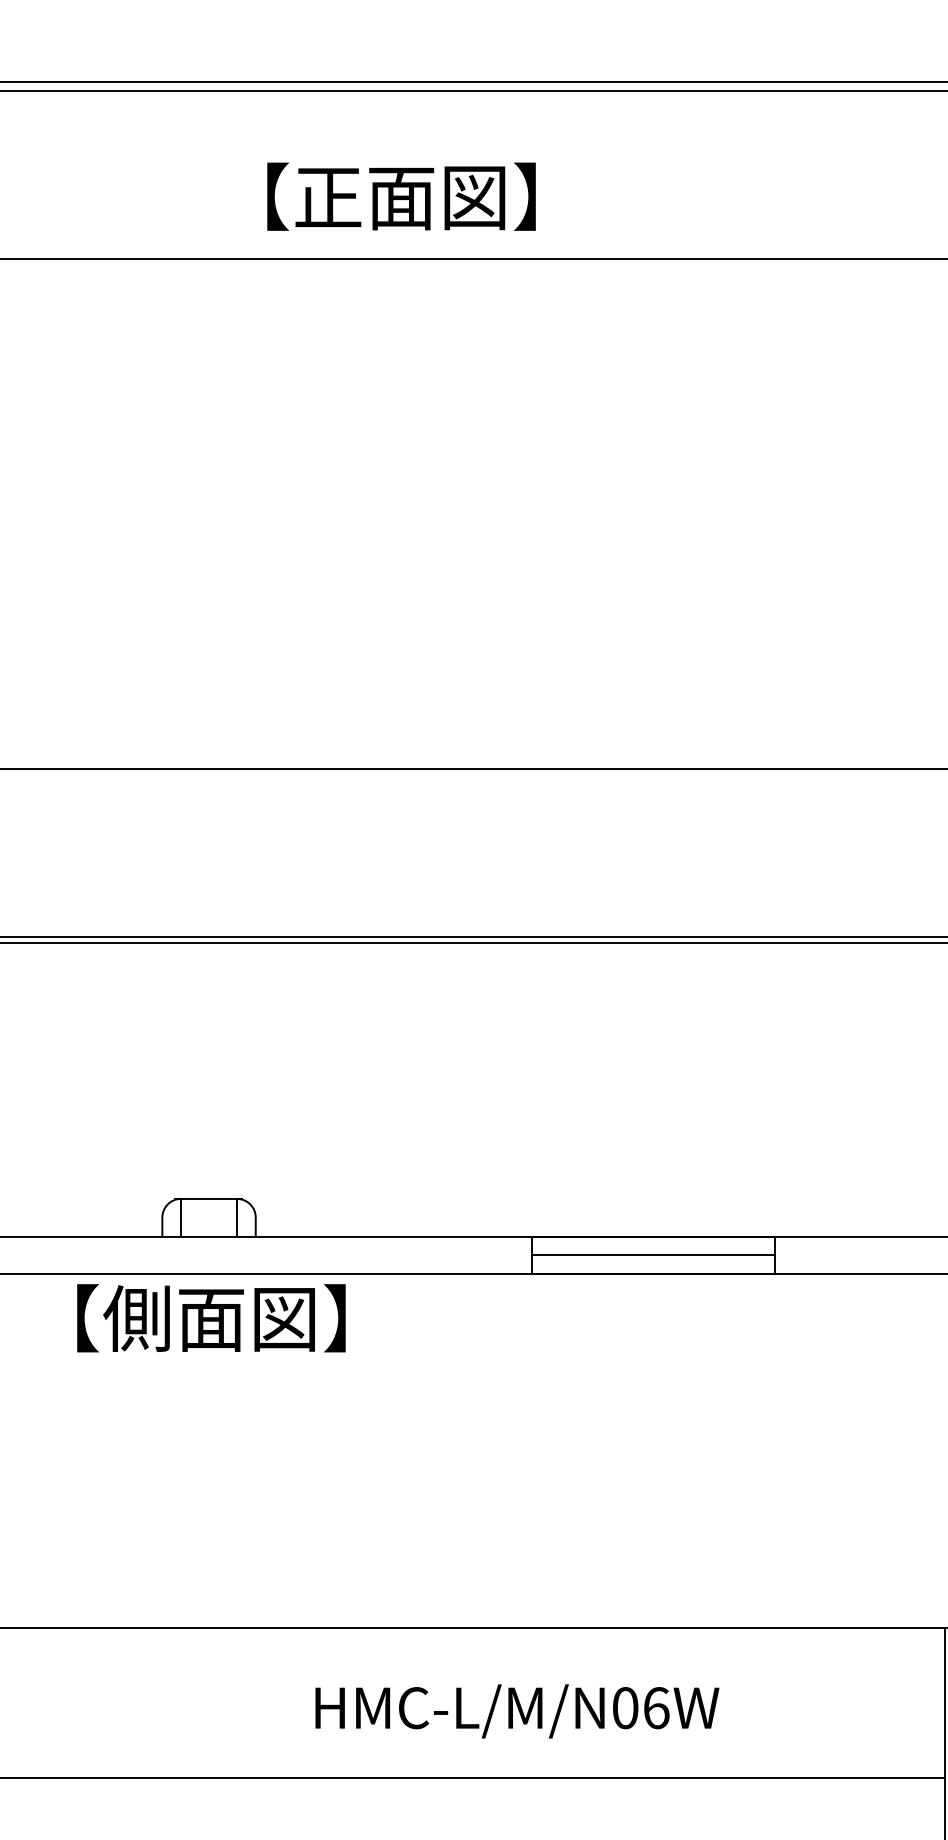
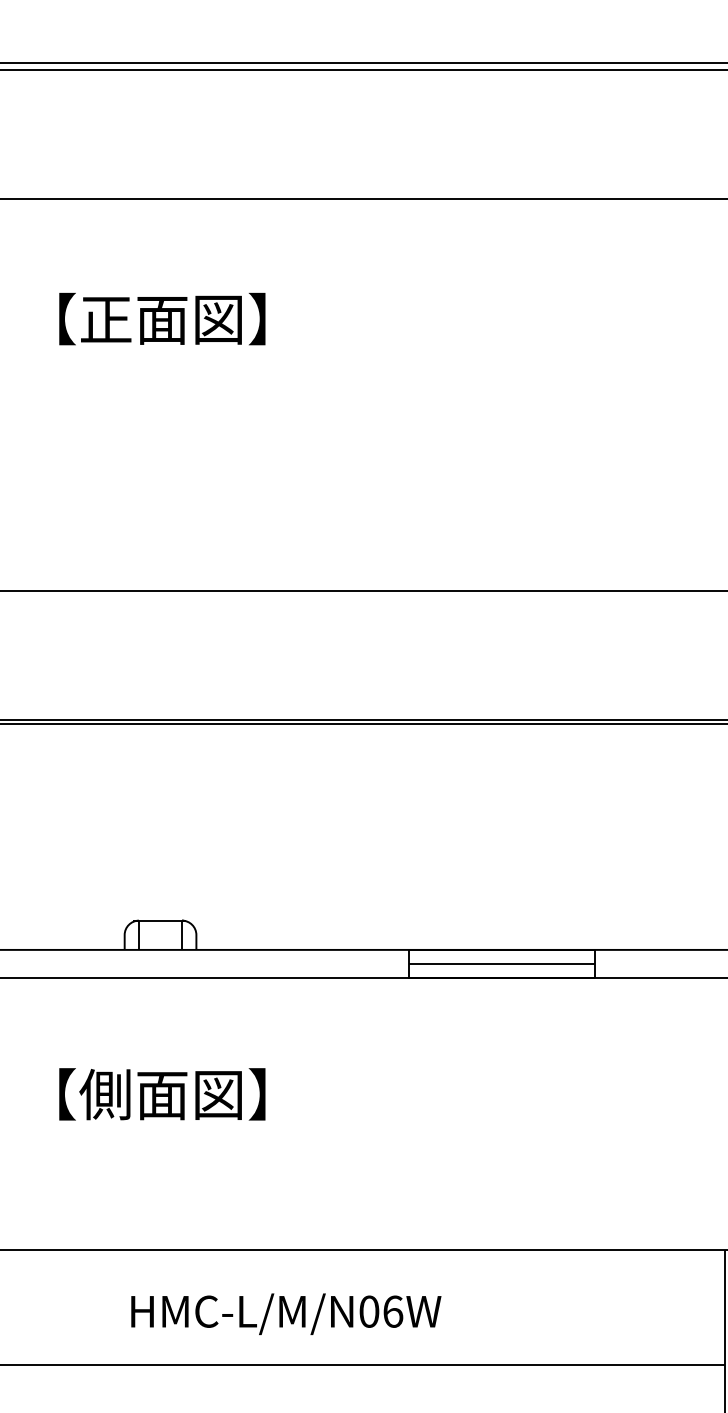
text: (401, 197) -> (162, 319), moved
text: (211, 1318) -> (162, 1094), moved
text: (517, 1710) -> (286, 1313), moved

